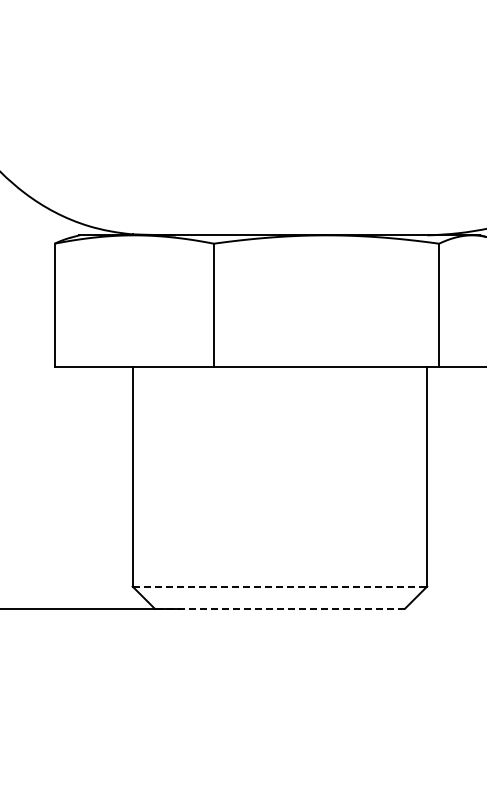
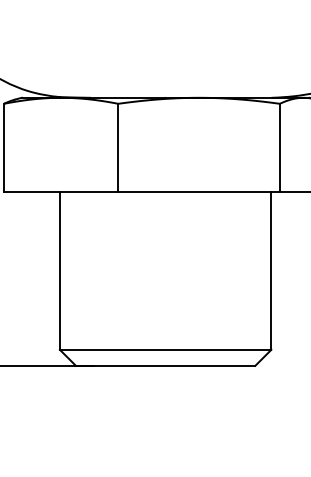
line: (280, 586) -> (166, 349), dashed -> solid
line: (279, 608) -> (165, 365), dashed -> solid

